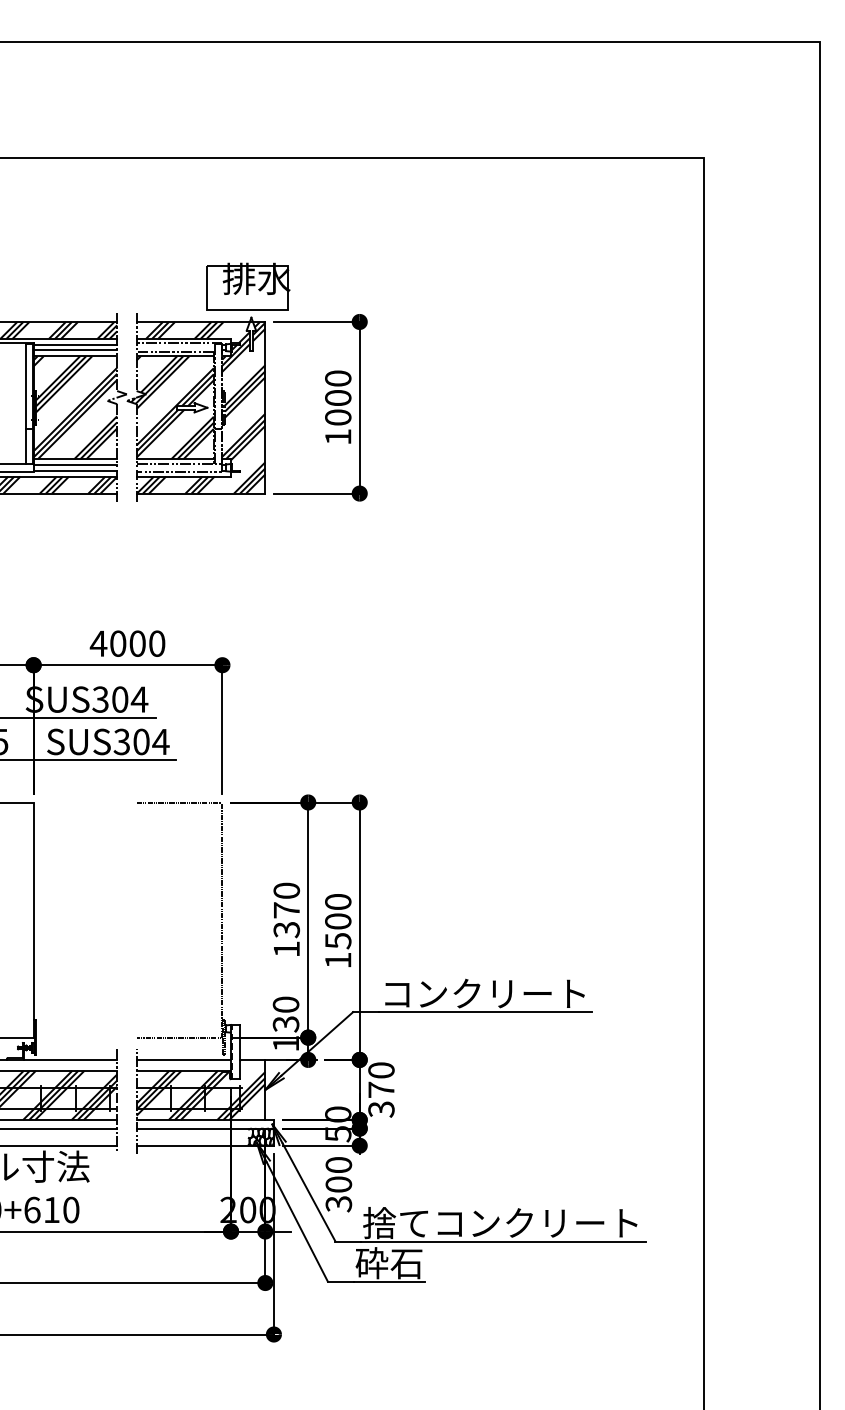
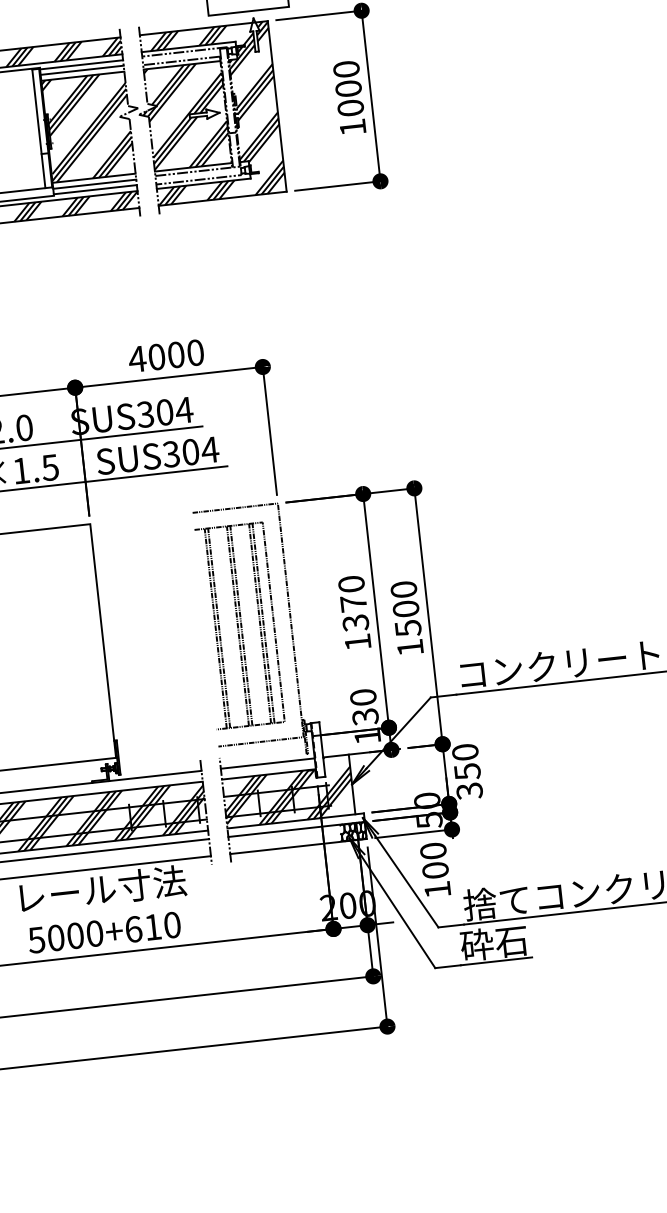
part: (171, 919) -> (240, 625), added
text: (381, 1089) -> (467, 771), 370 -> 350
text: (338, 1204) -> (437, 890), 300 -> 100

